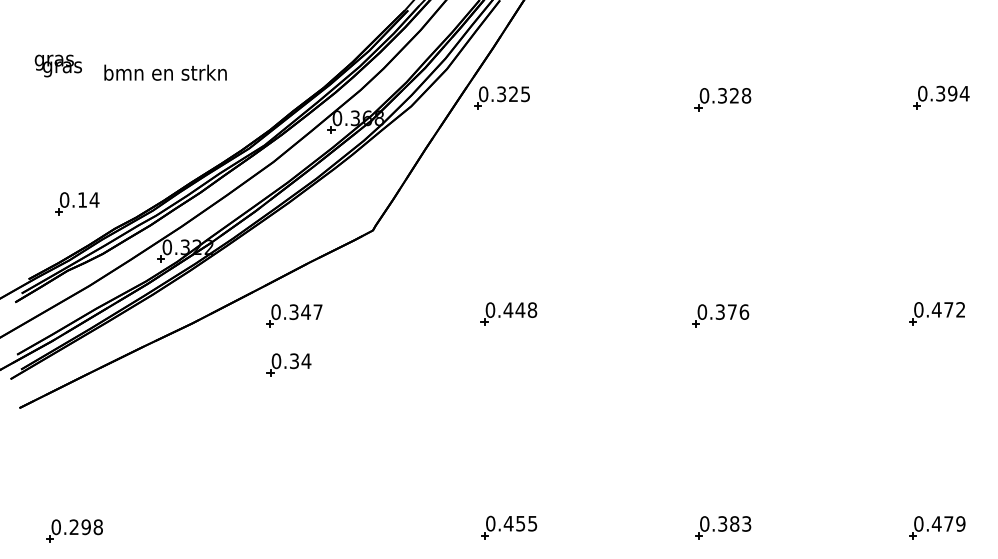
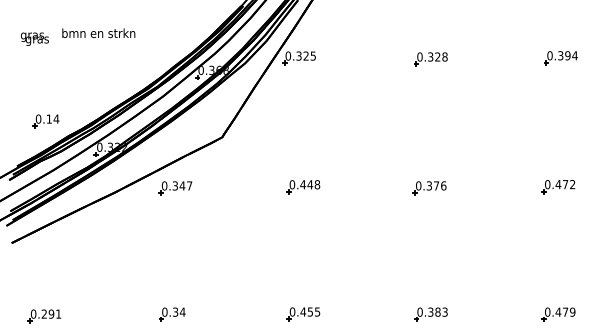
text: (165, 71) -> (98, 32), moved
part: (289, 365) -> (172, 314), moved
text: (97, 526) -> (58, 313), 0.298 -> 0.291

